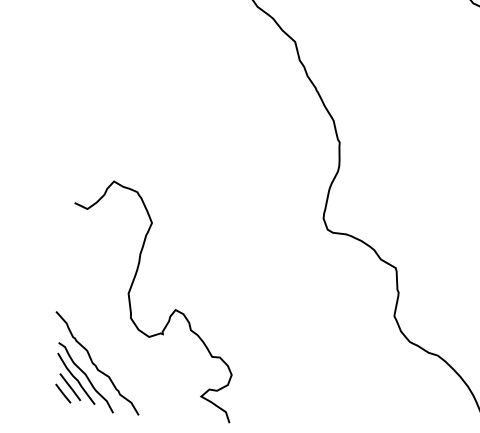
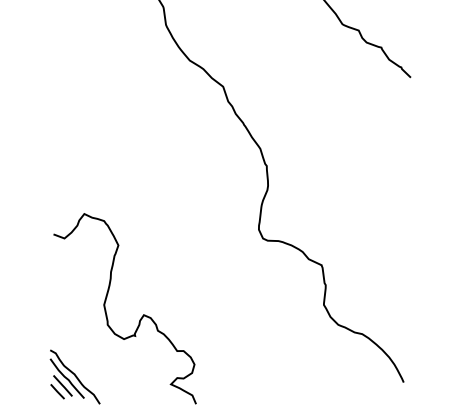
curve: (96, 364) -> (82, 365), removed

